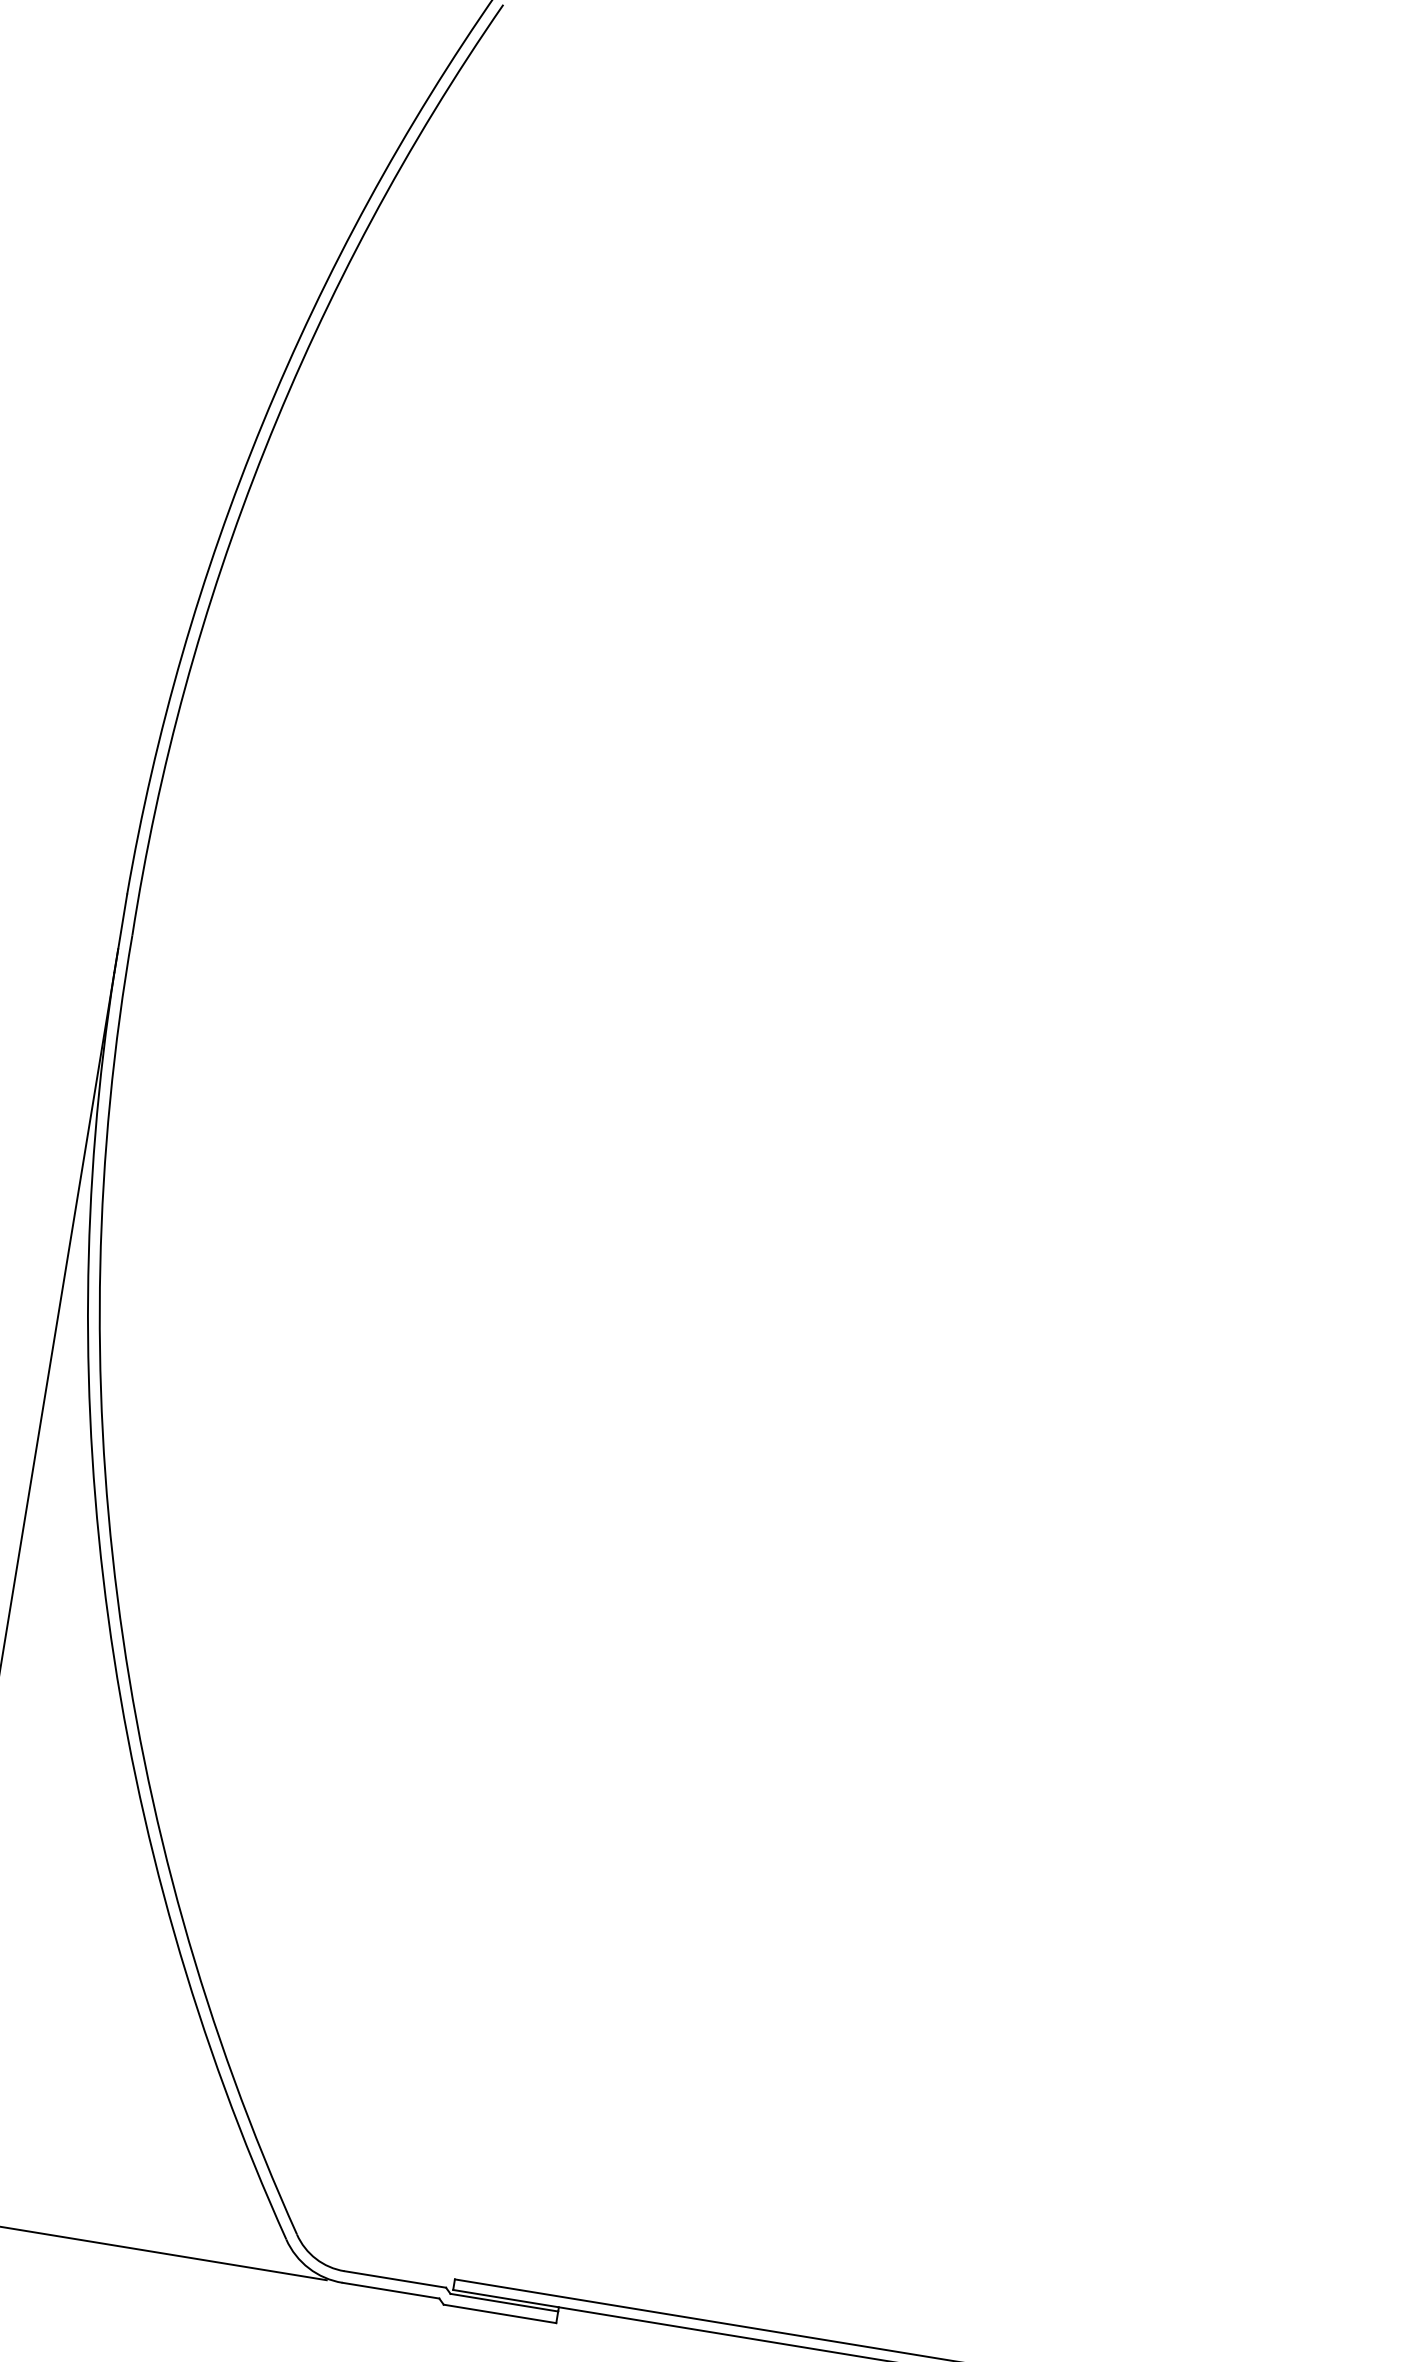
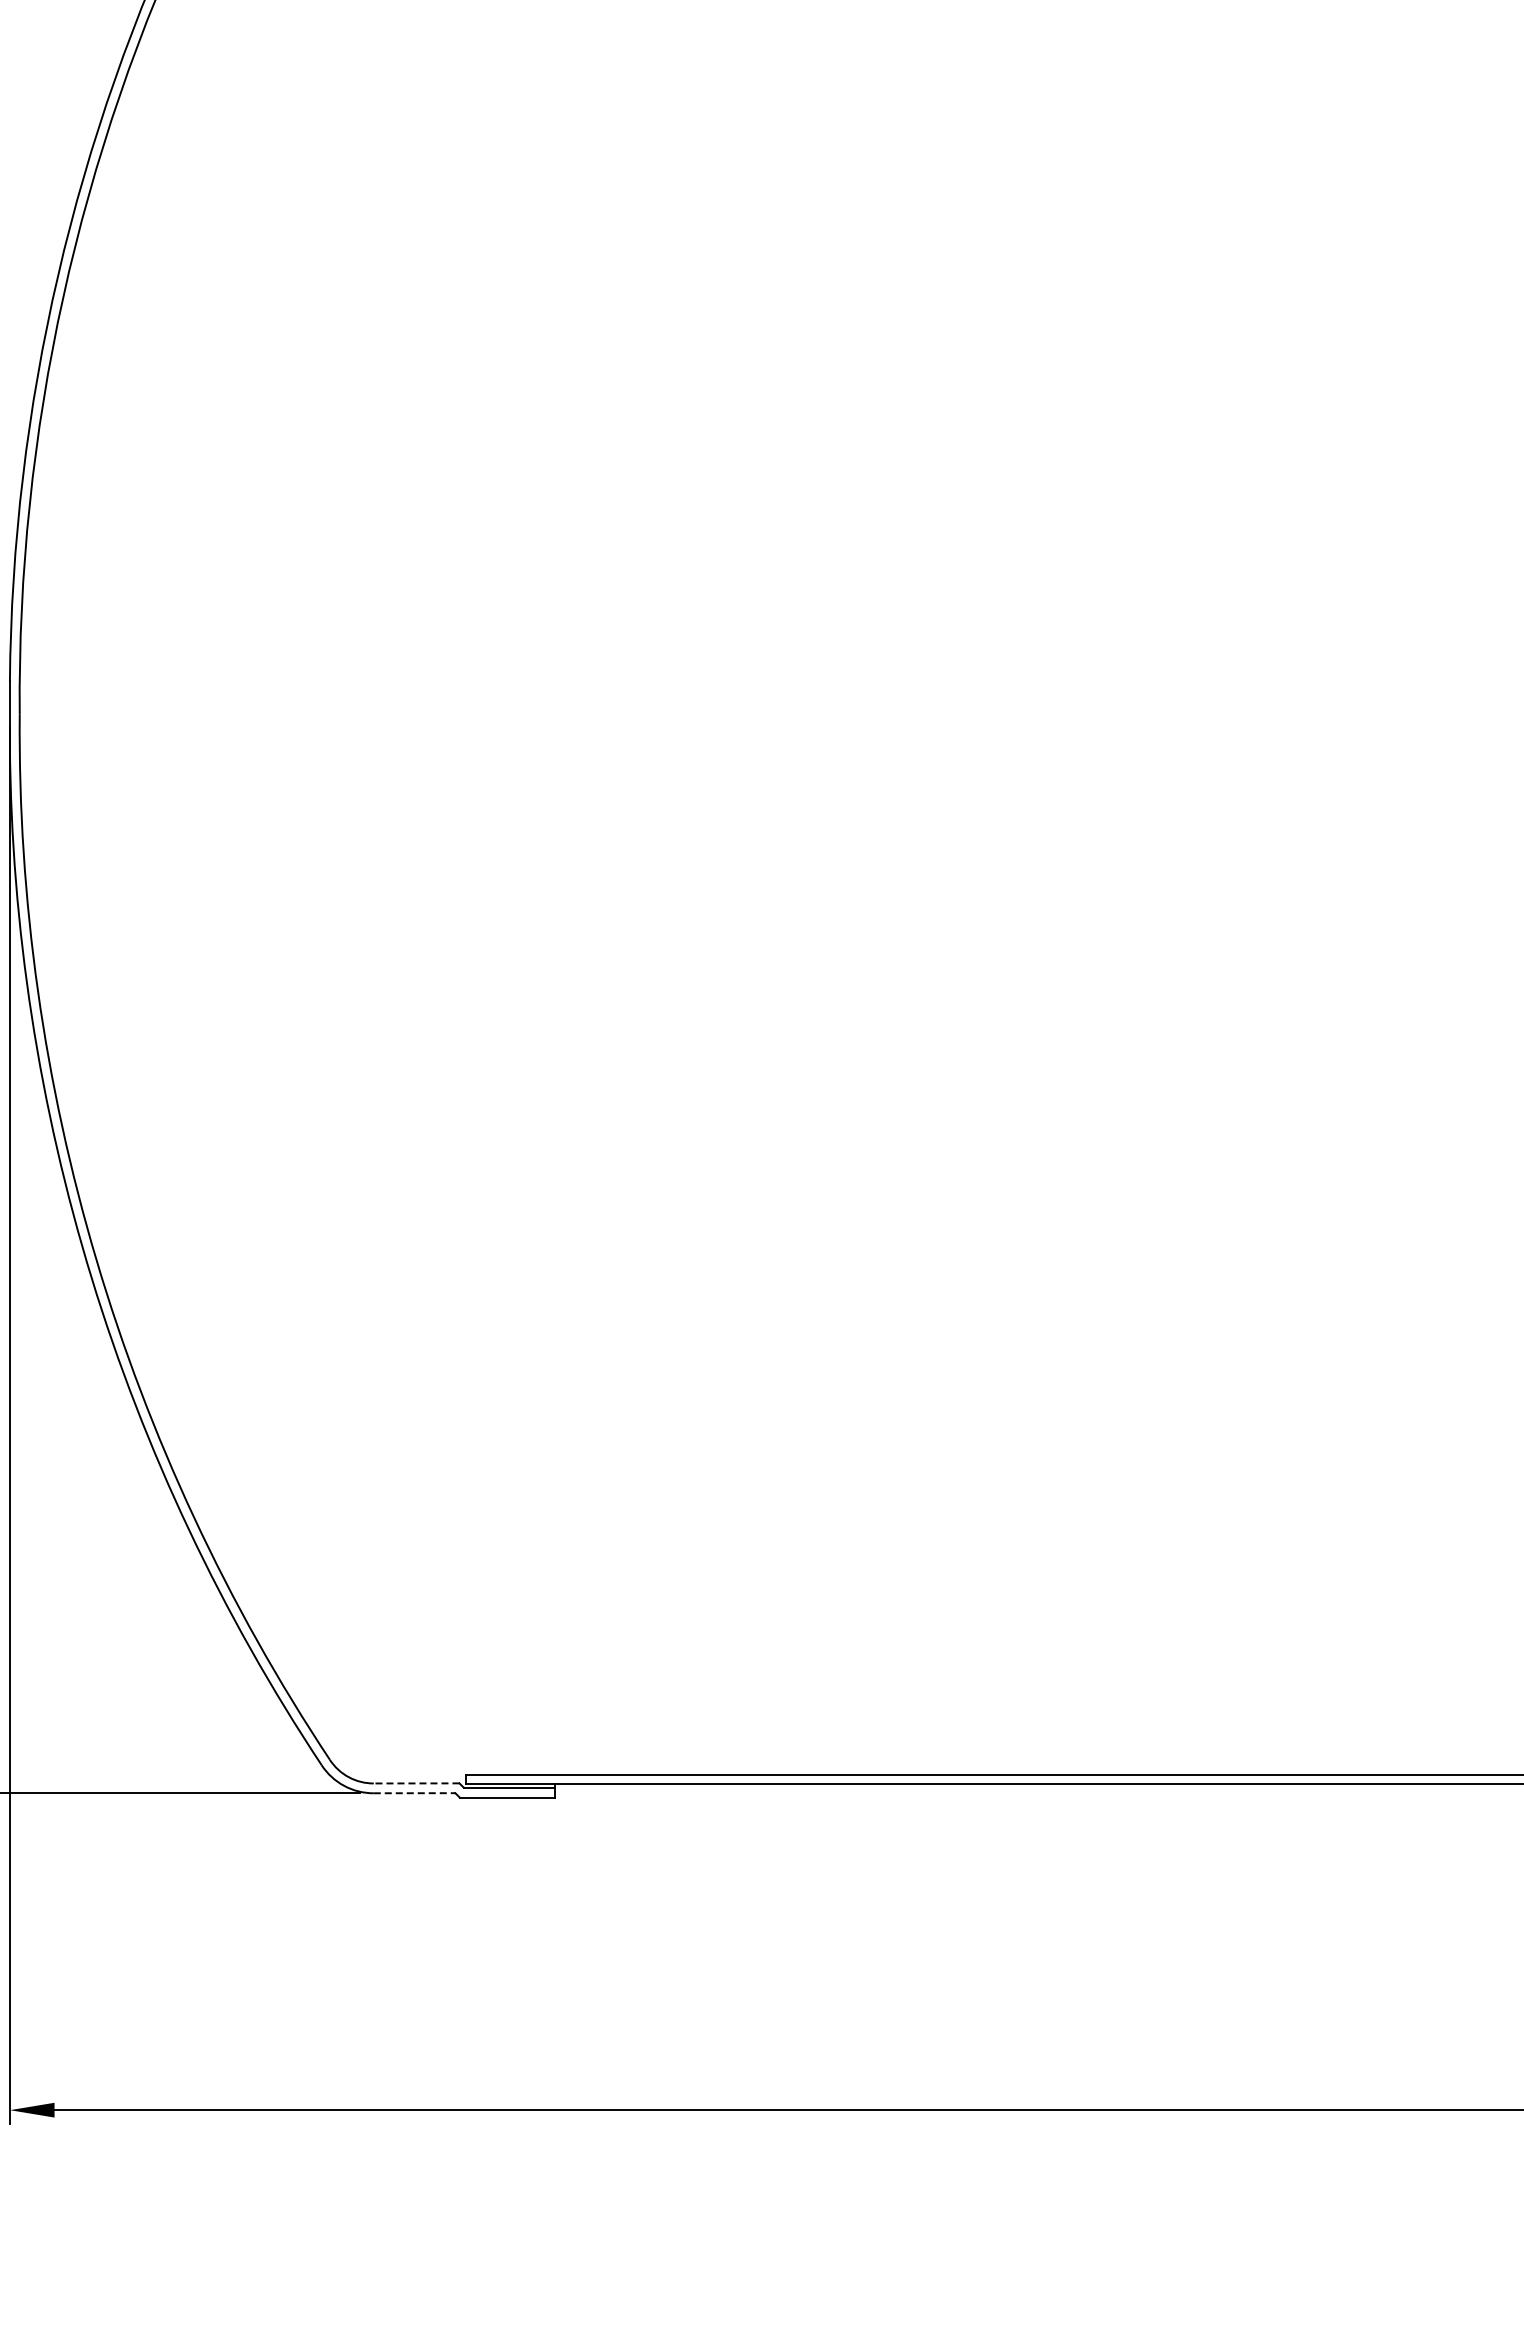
line: (395, 2279) -> (416, 1783), solid -> dashed
line: (390, 2290) -> (414, 1793), solid -> dashed

